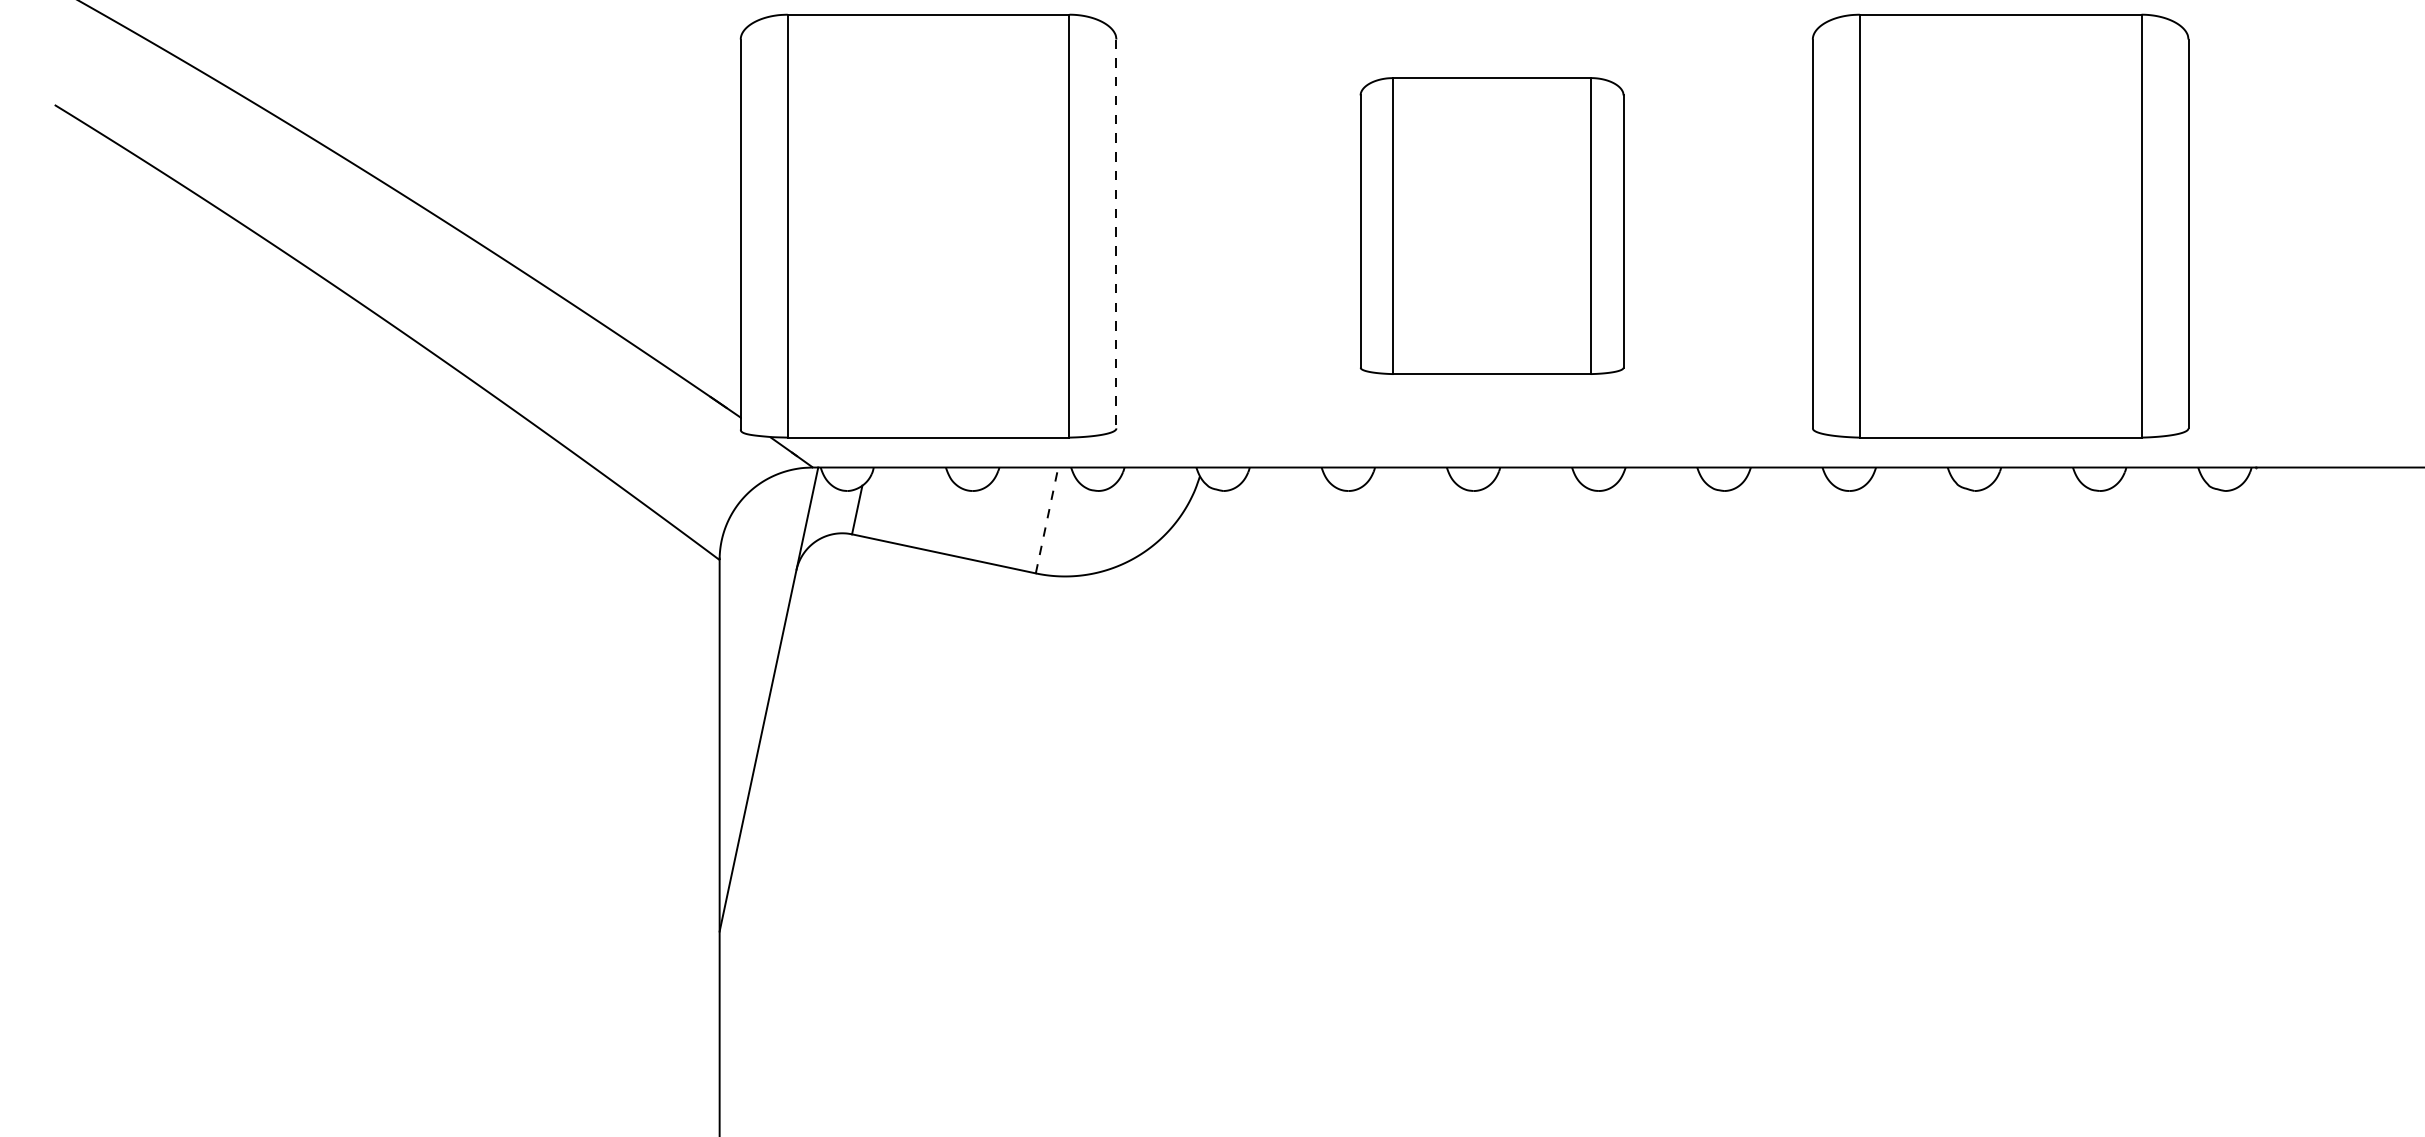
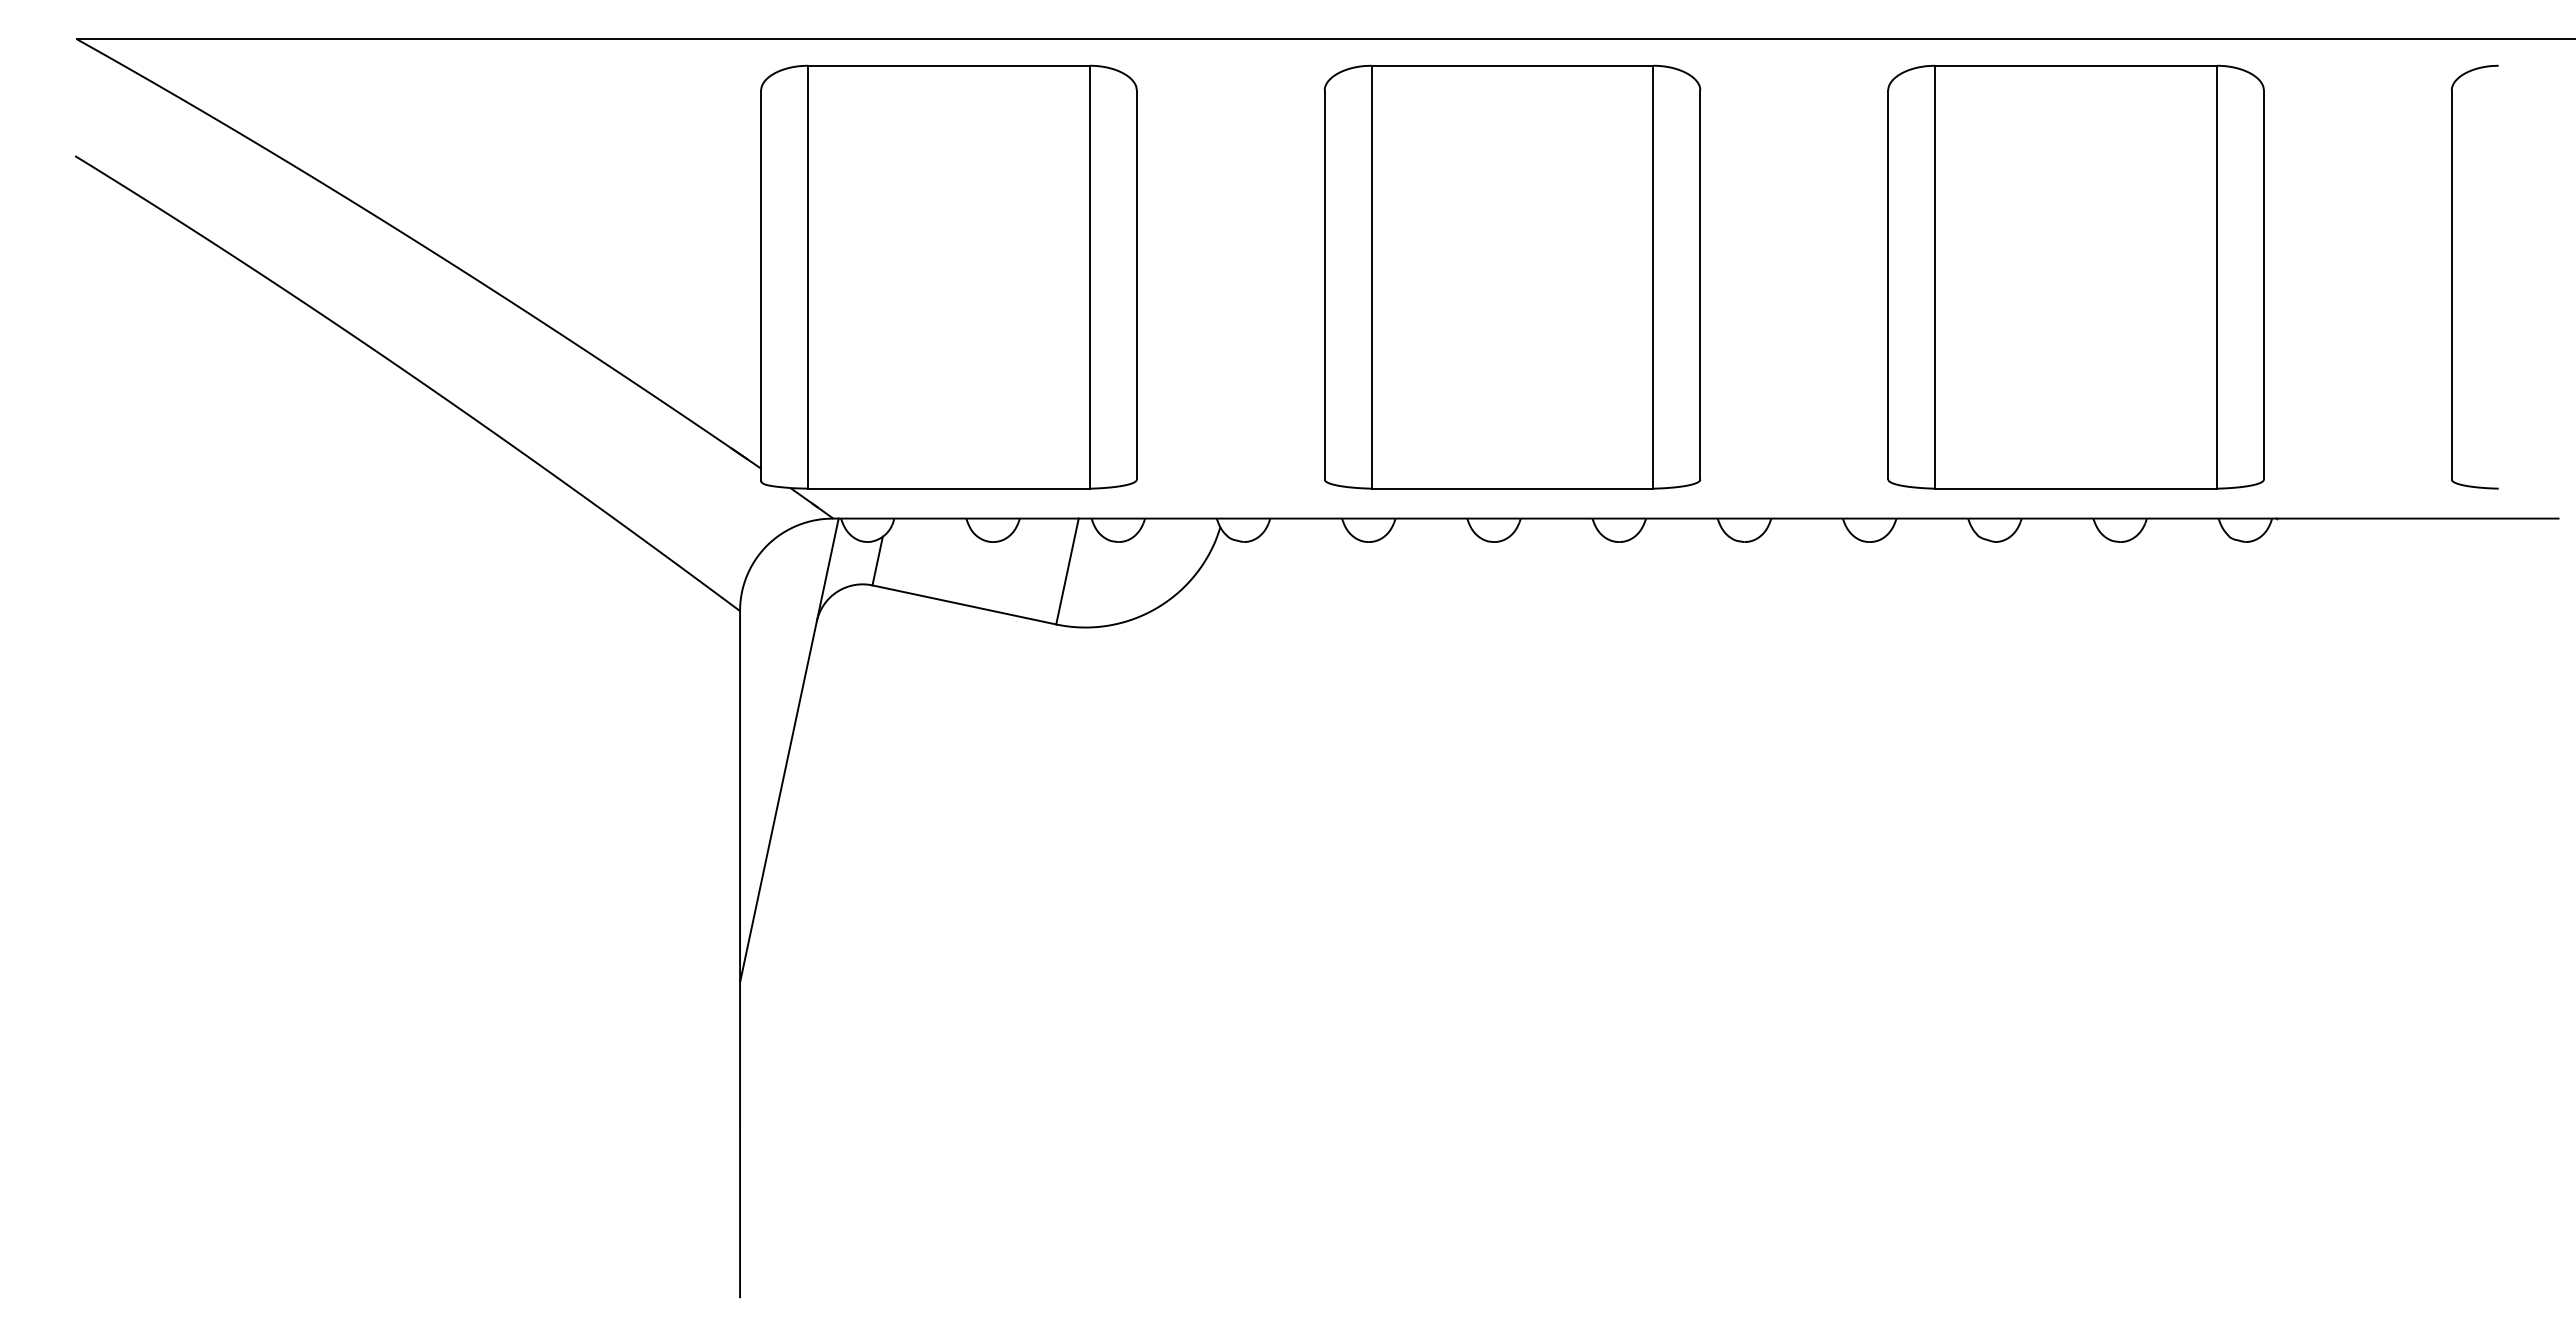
part: (1492, 225) -> (1512, 276), size x1.43
part: (2000, 225) -> (2075, 276), moved
line: (1116, 234) -> (1136, 285), dashed -> solid
line: (1047, 520) -> (1067, 571), dashed -> solid

